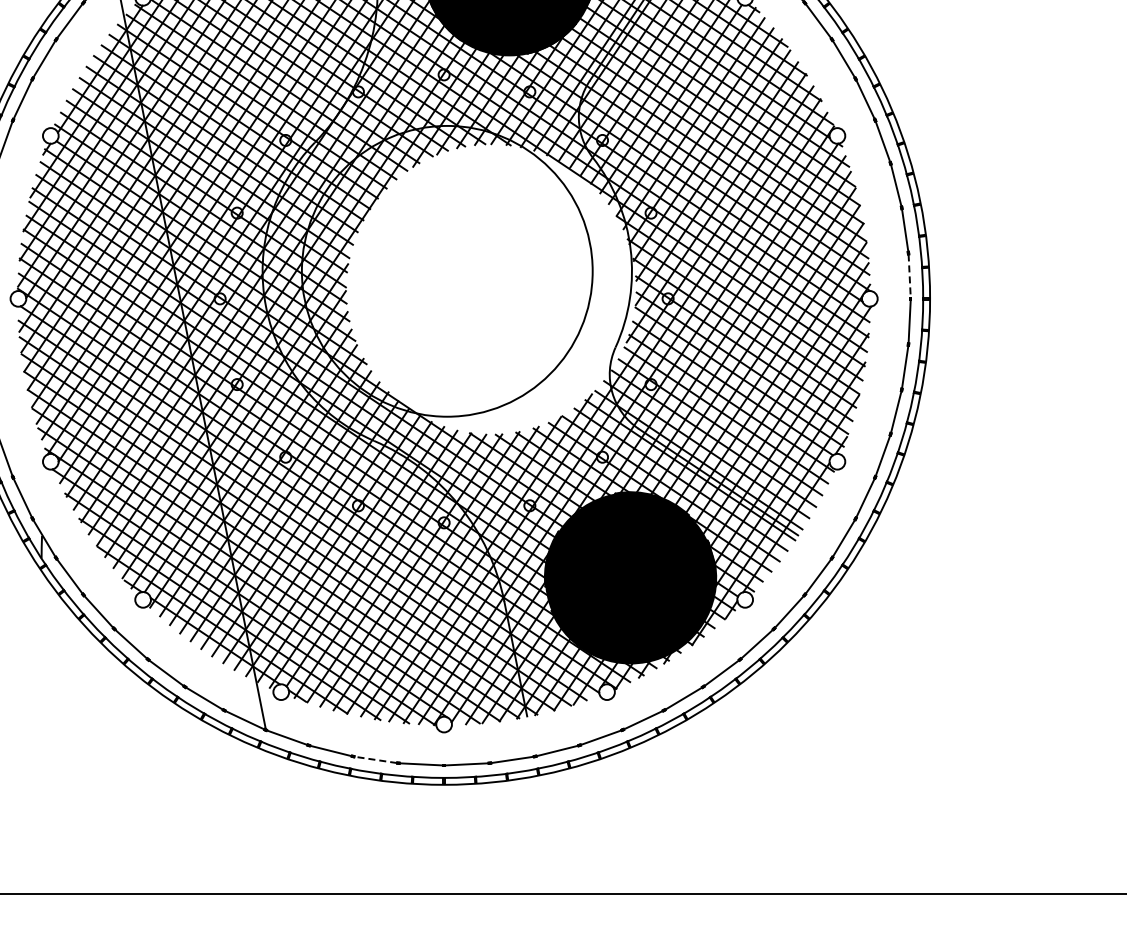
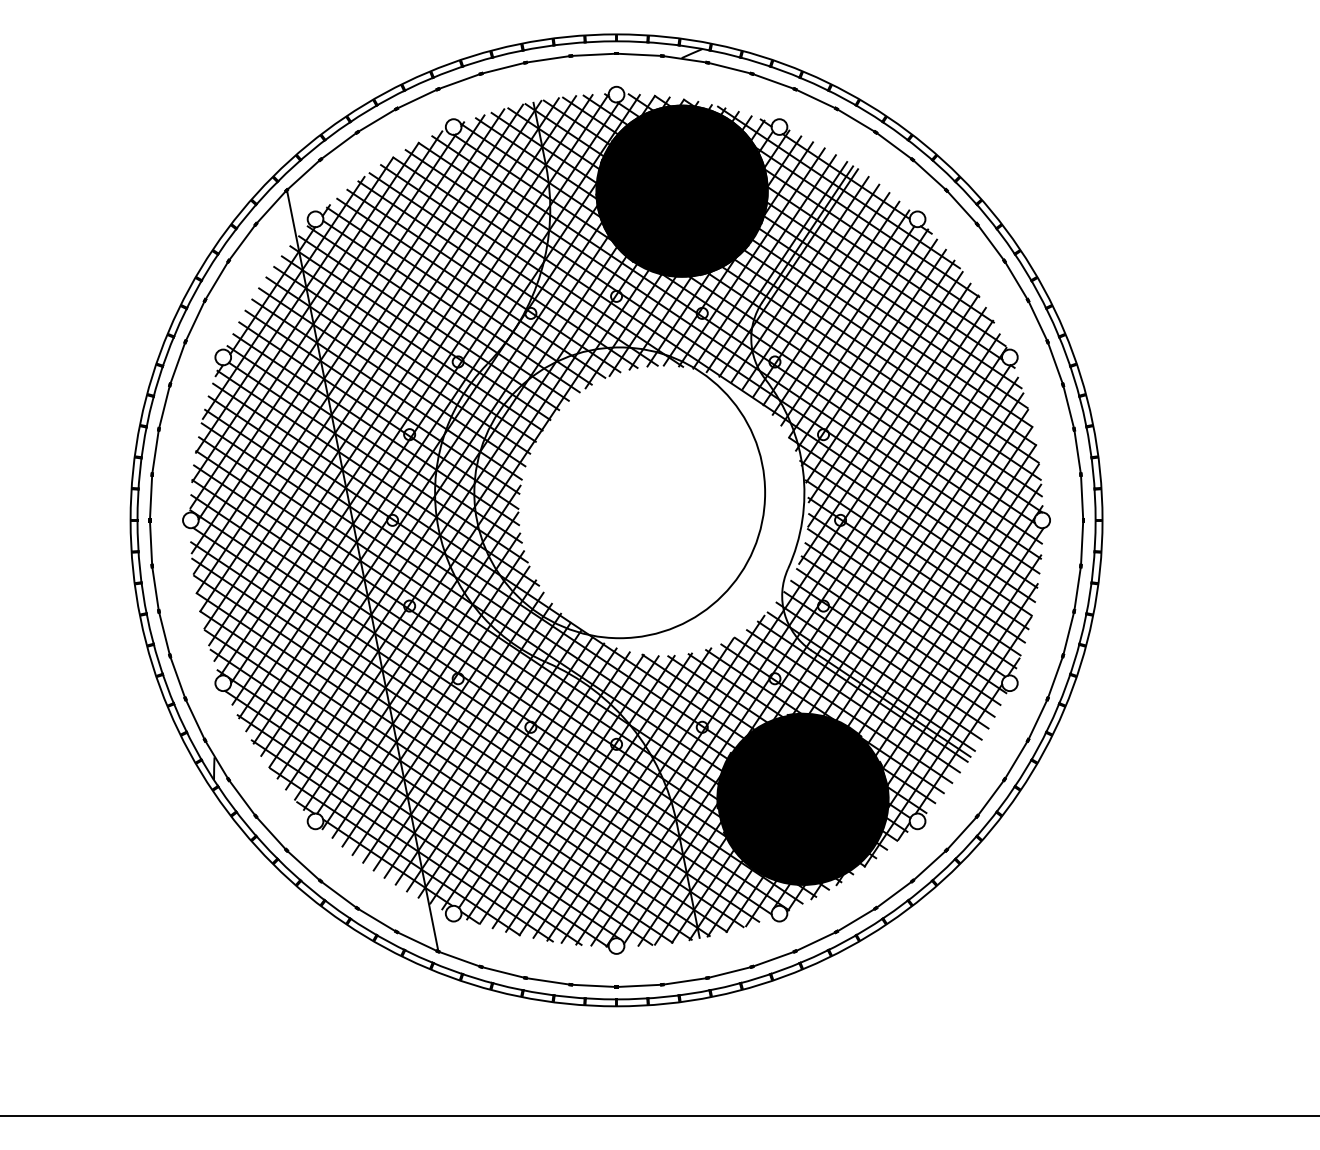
line: (910, 276) -> (1082, 497), dashed -> solid
line: (376, 760) -> (548, 981), dashed -> solid

